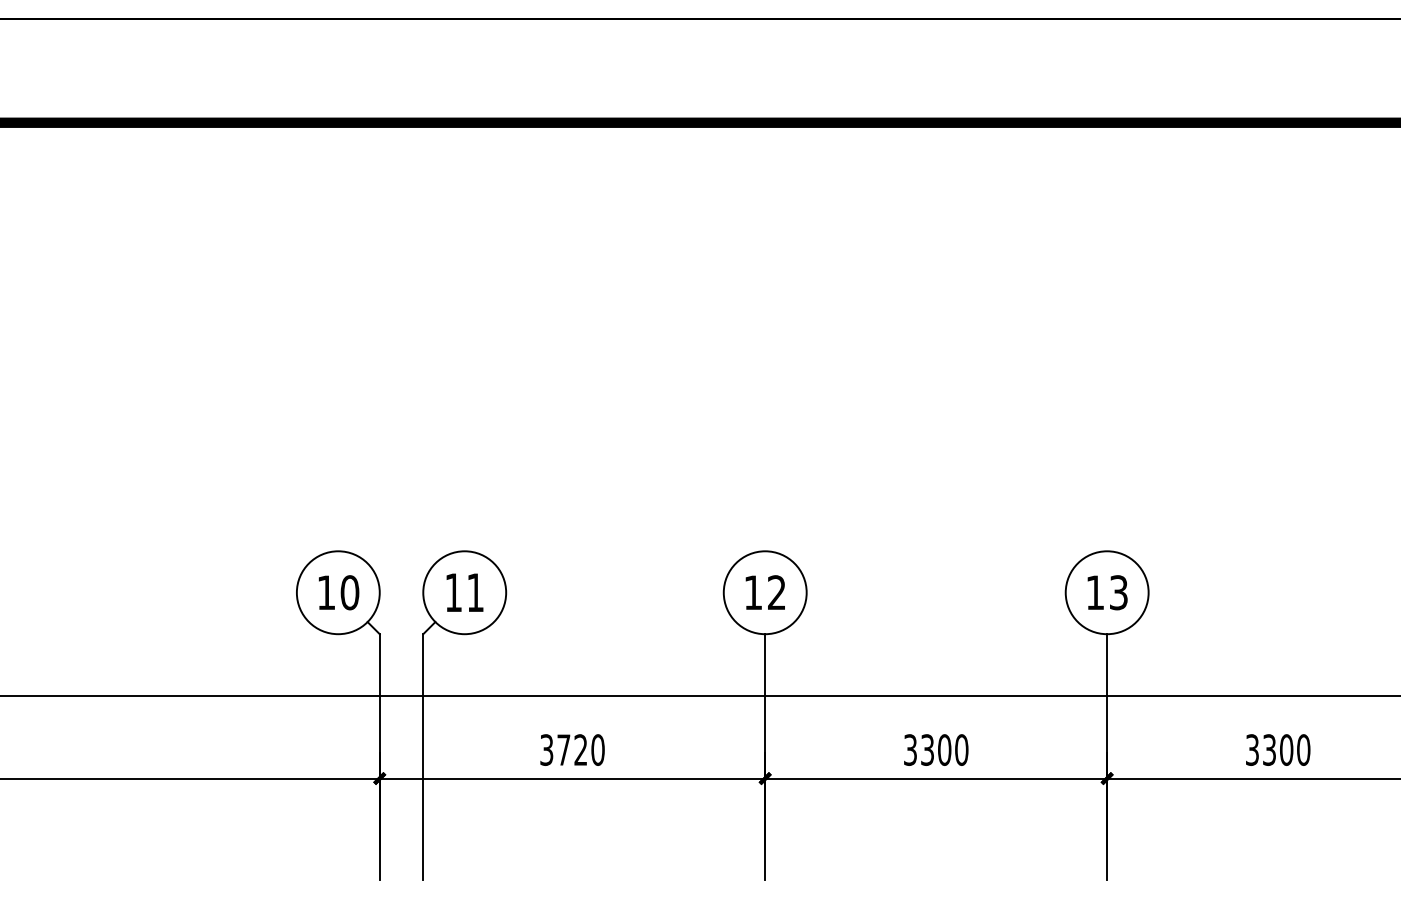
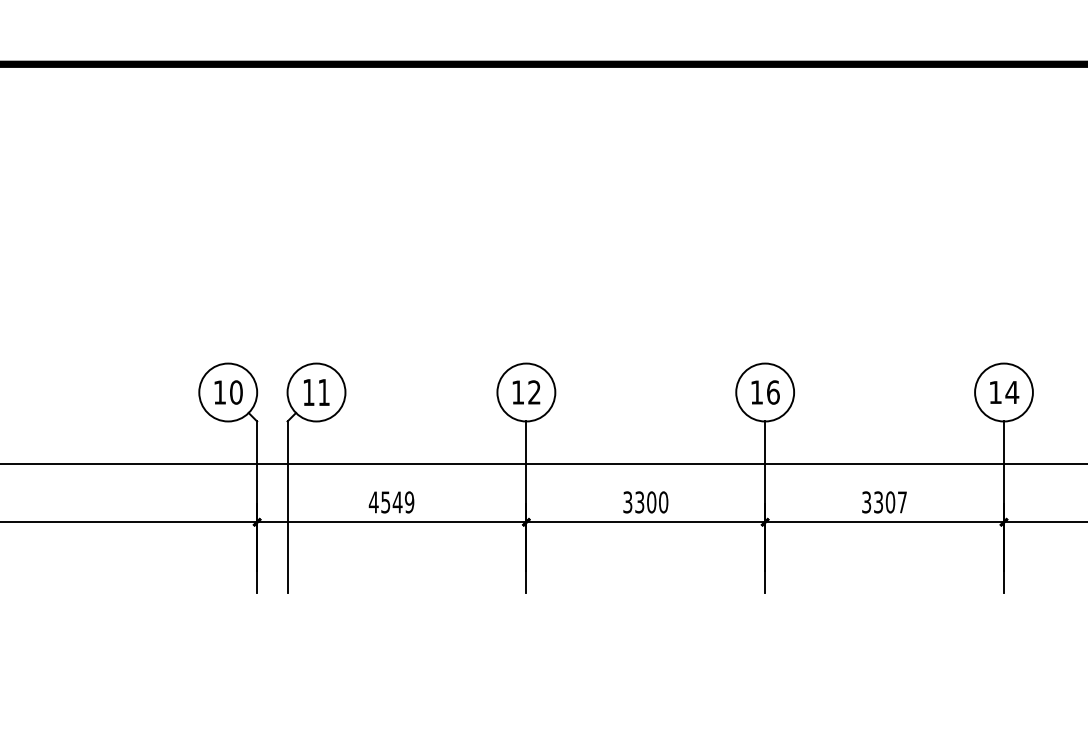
text: (1119, 592) -> (773, 392), 13 -> 16
text: (572, 750) -> (391, 502), 3720 -> 4549
text: (1303, 750) -> (902, 502), 3300 -> 3307

